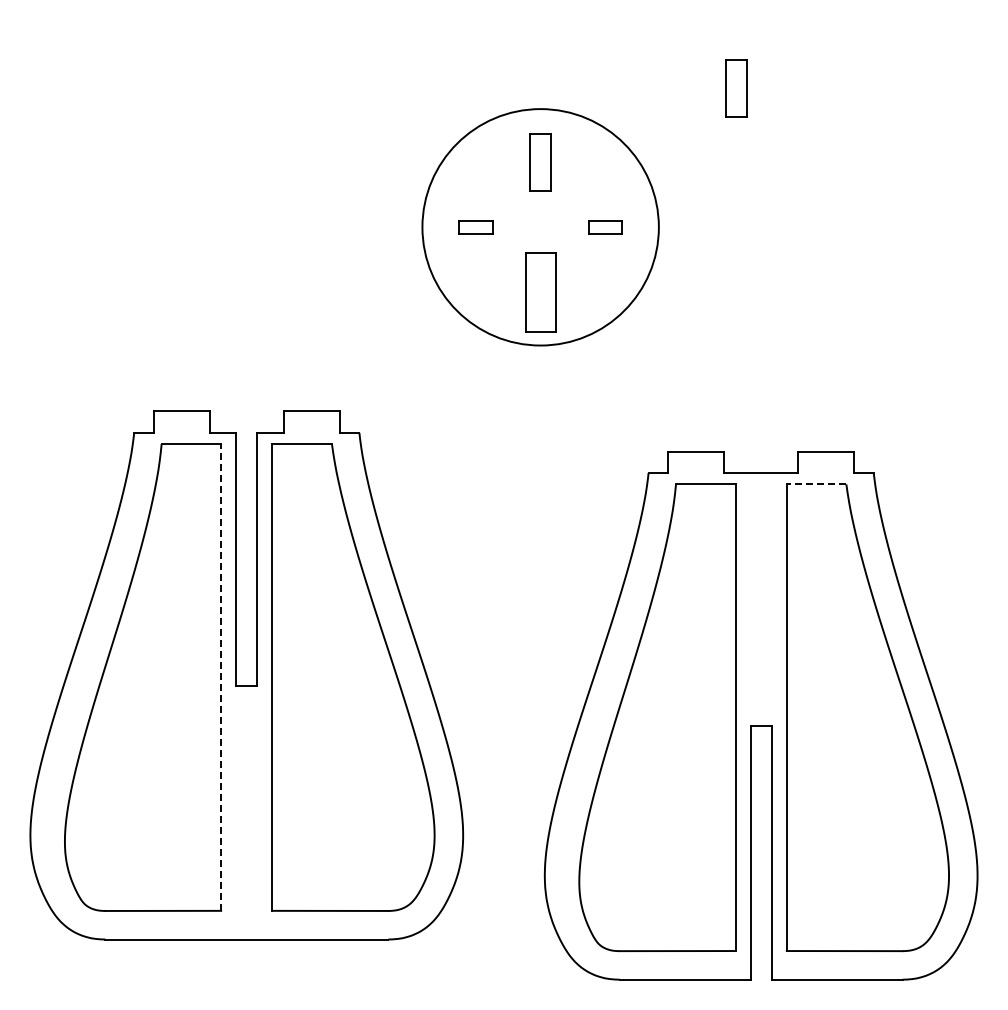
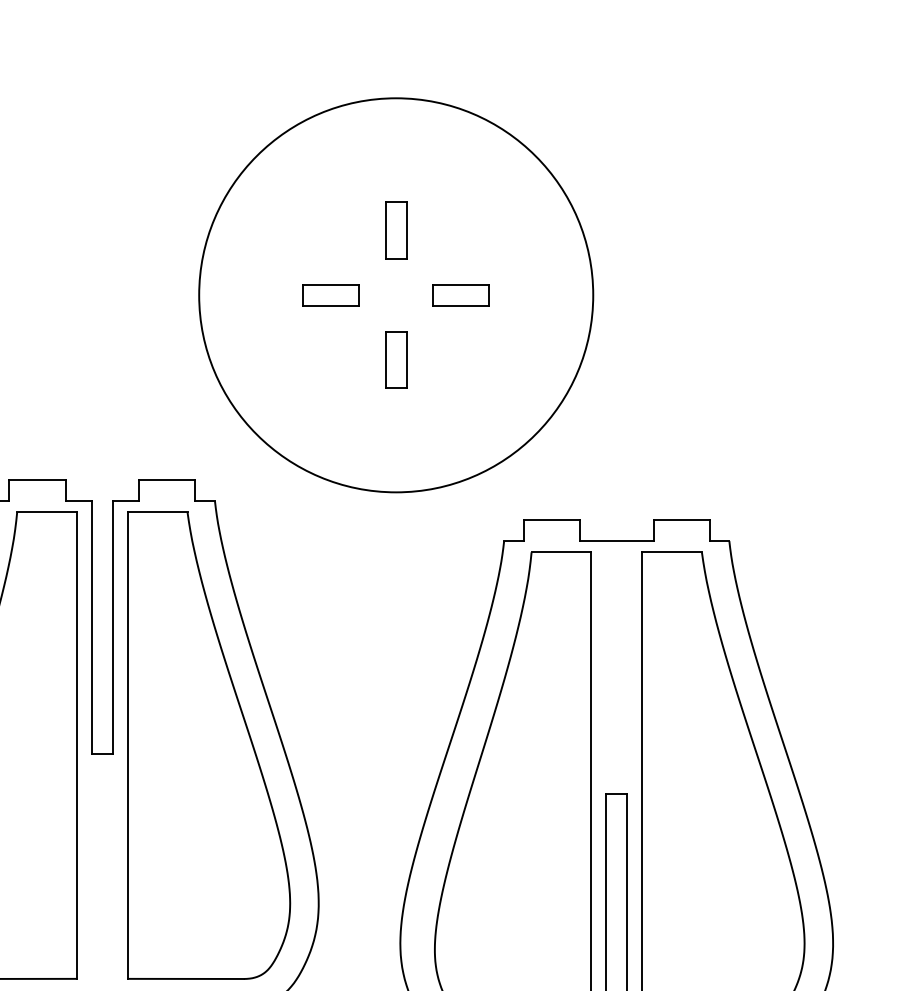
part: (736, 88) -> (592, 156), removed
part: (475, 227) -> (331, 295), size x1.67
circle: (540, 227) -> (396, 295), size x1.67
part: (605, 227) -> (461, 295), size x1.67
part: (540, 291) -> (396, 359), size x0.71
line: (816, 484) -> (672, 552), dashed -> solid
line: (221, 677) -> (77, 745), dashed -> solid

